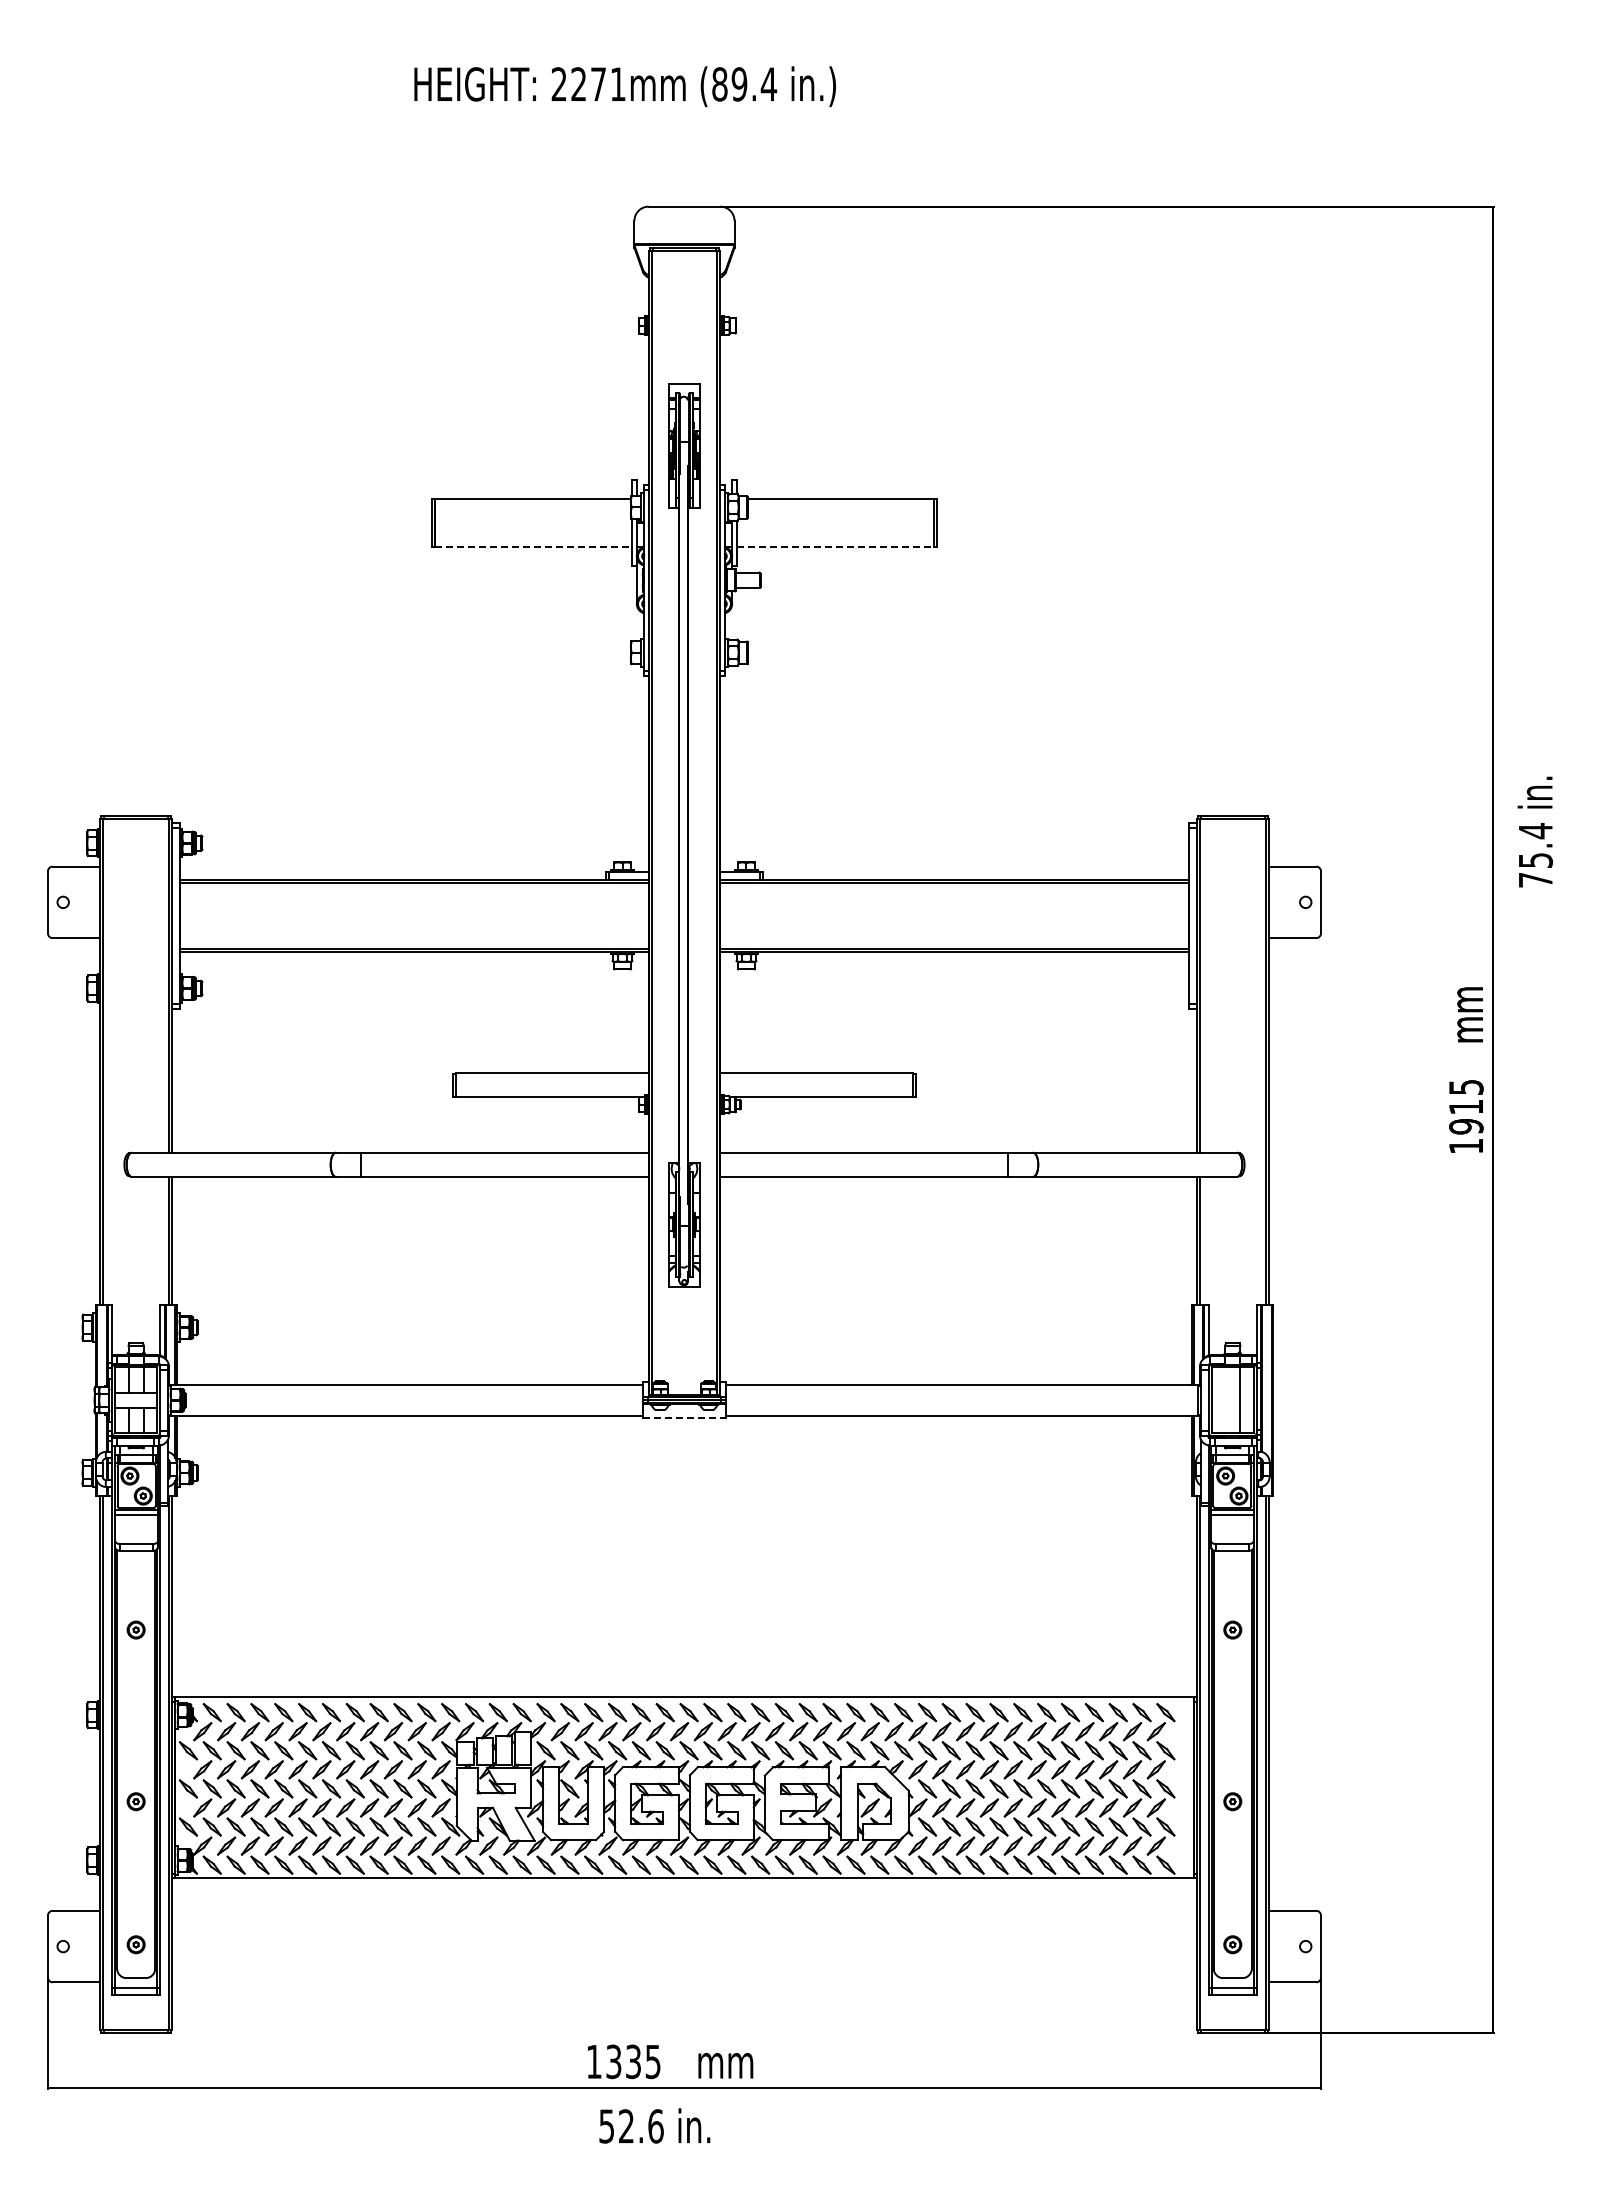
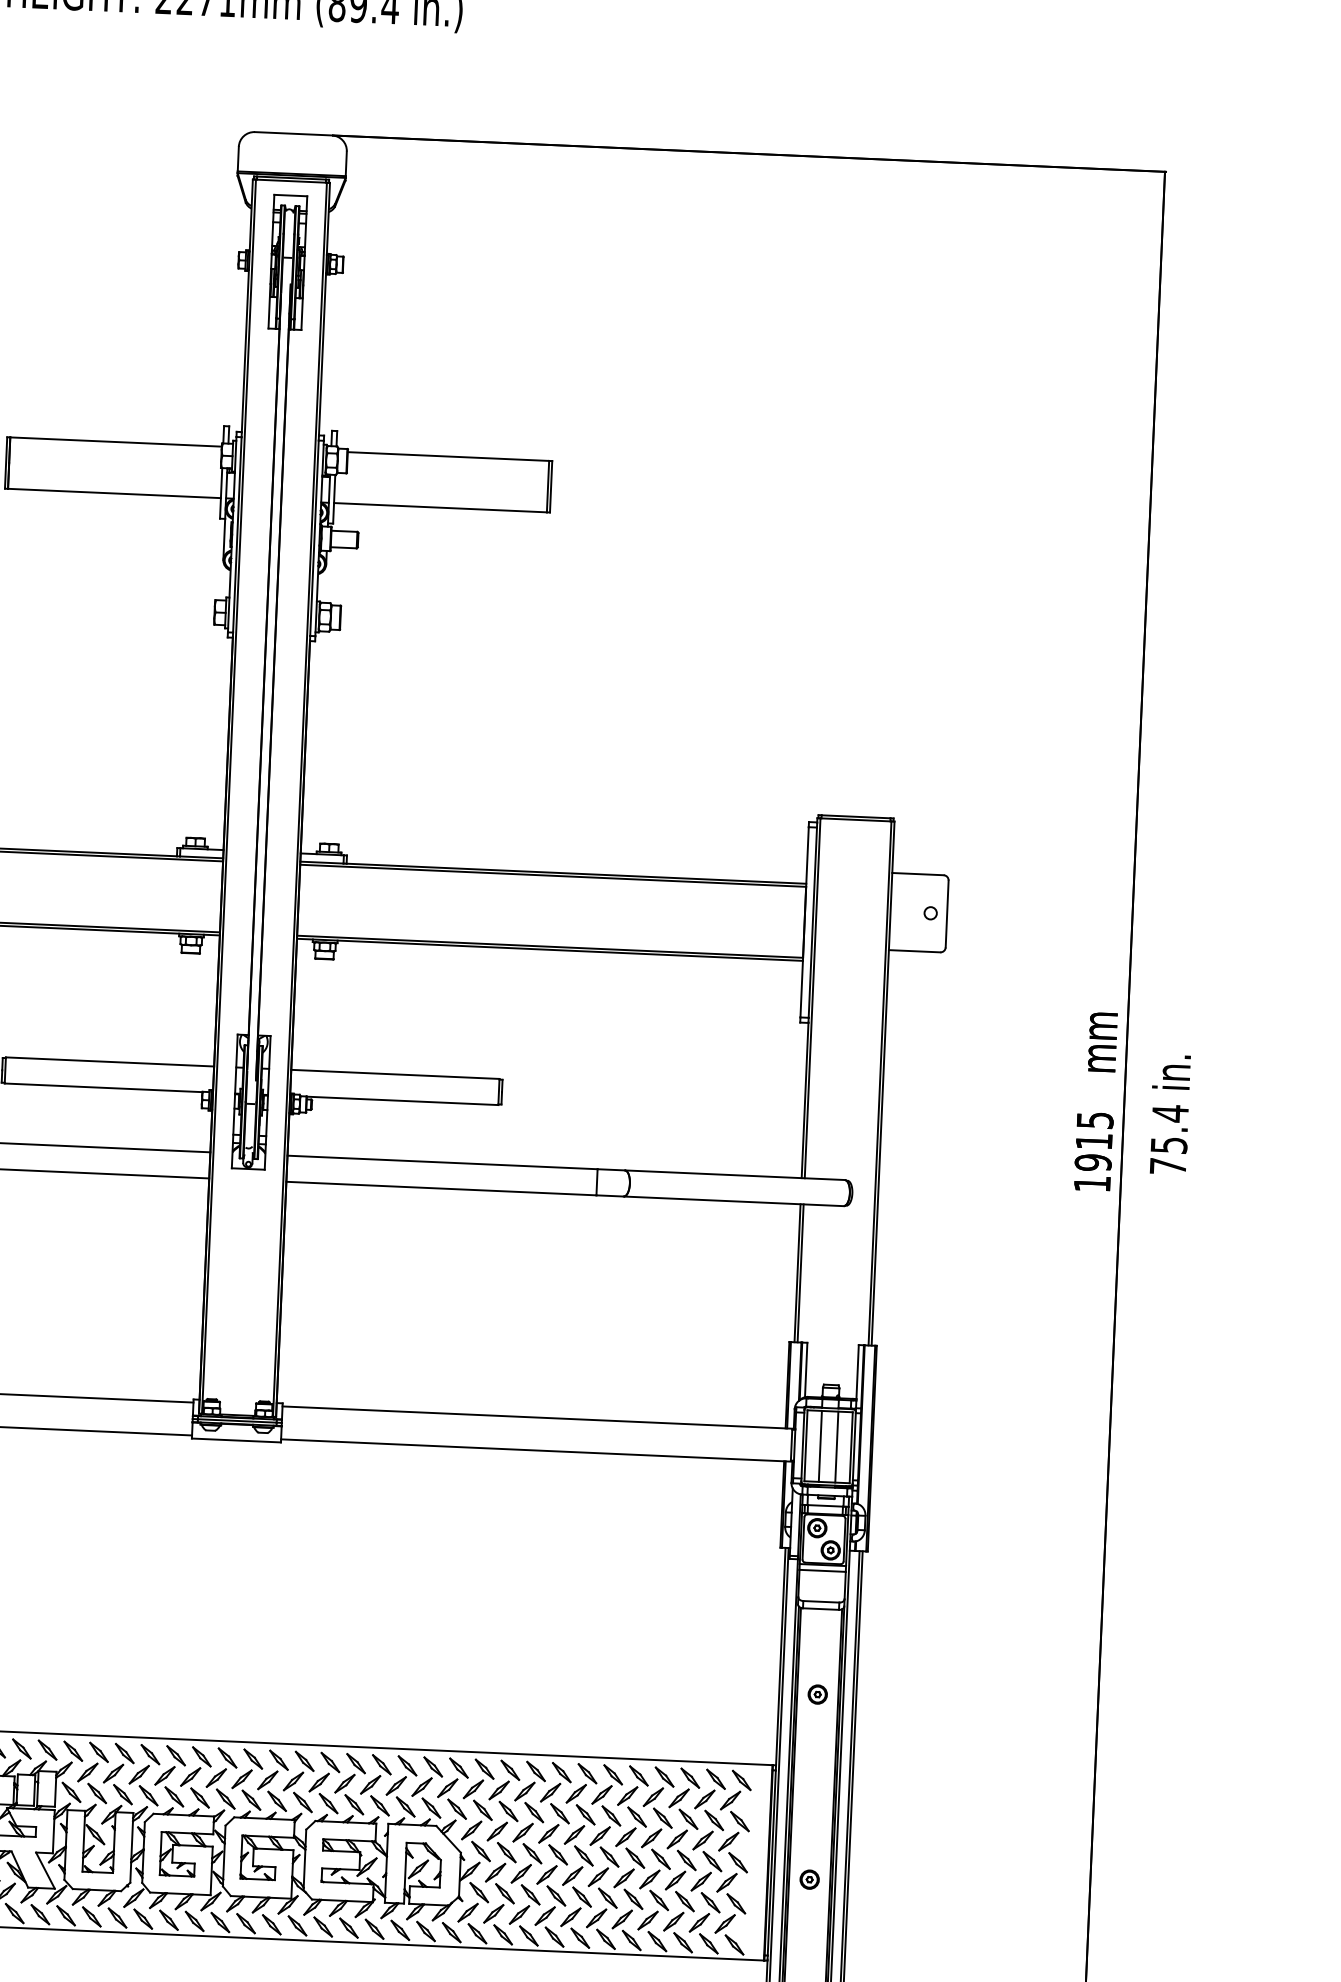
line: (533, 546) -> (114, 493), dashed -> solid
line: (835, 546) -> (440, 507), dashed -> solid
text: (1534, 831) -> (1169, 1113), moved
part: (684, 835) -> (269, 682), moved
line: (1225, 1400) -> (820, 1446), added
line: (684, 1418) -> (236, 1440), dashed -> solid

